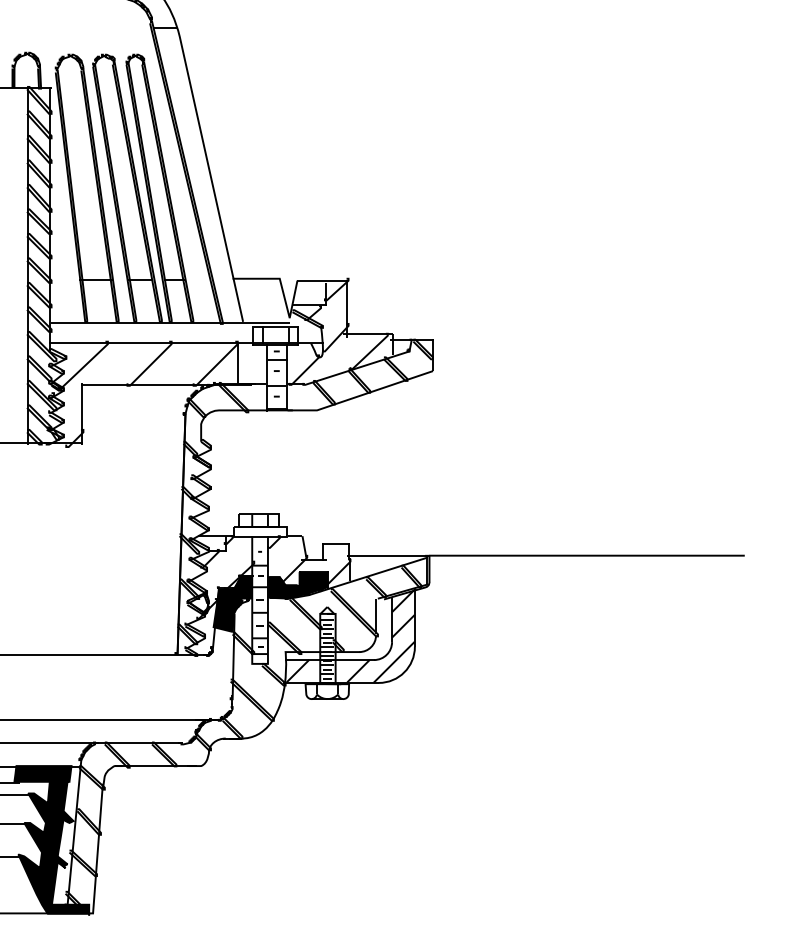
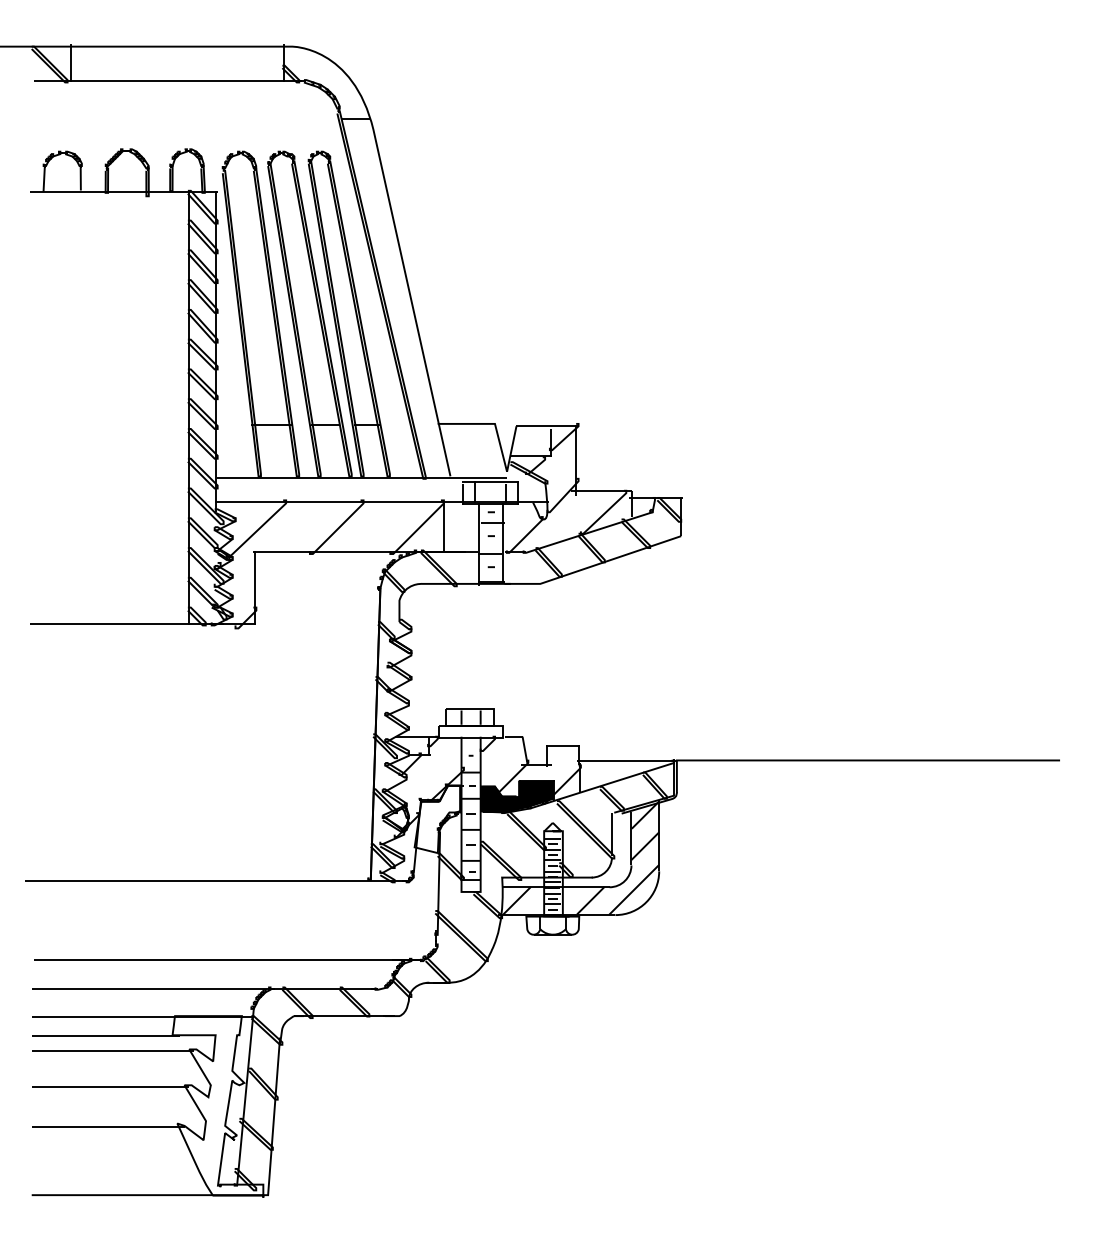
fill: (232, 604) -> (437, 819), removed
fill: (51, 840) -> (217, 1106), removed

